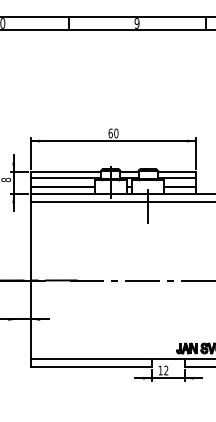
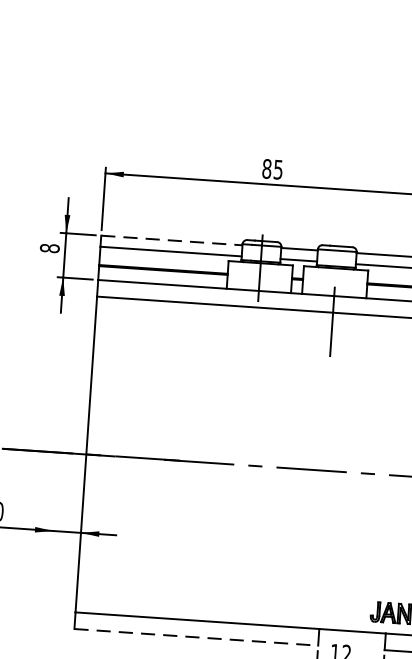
text: (113, 133) -> (272, 169), 60 -> 85
line: (66, 172) -> (172, 241), solid -> dashed
line: (92, 367) -> (198, 638), solid -> dashed

